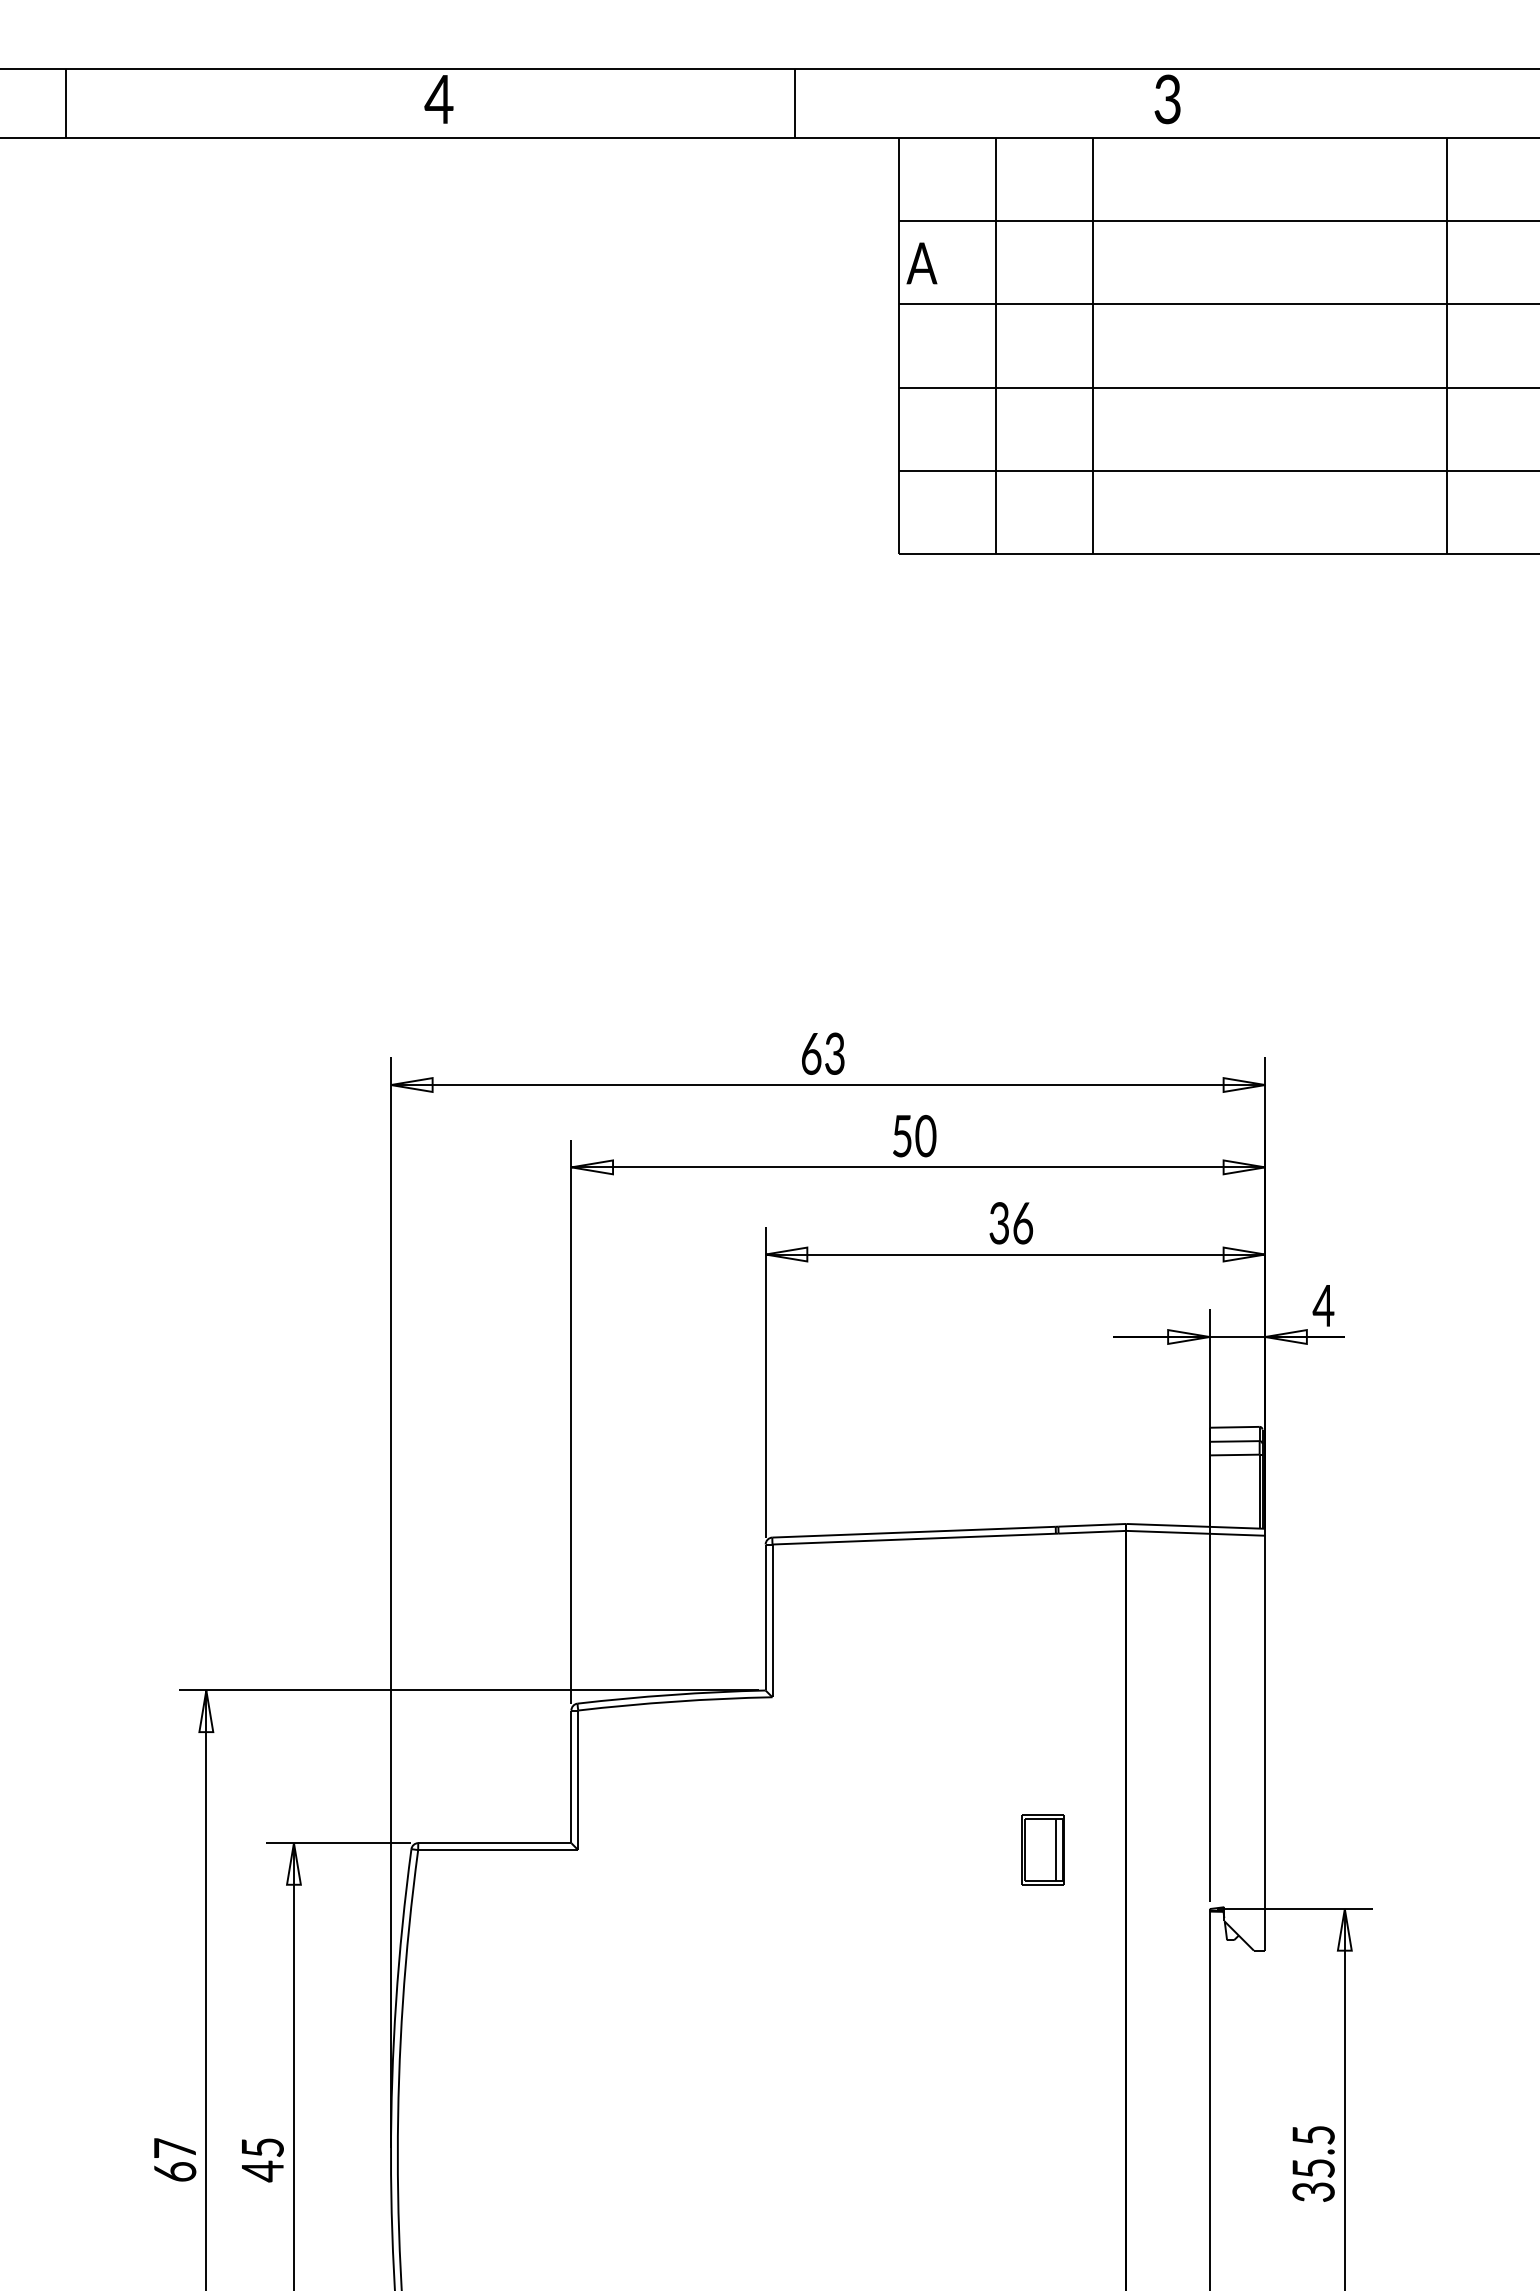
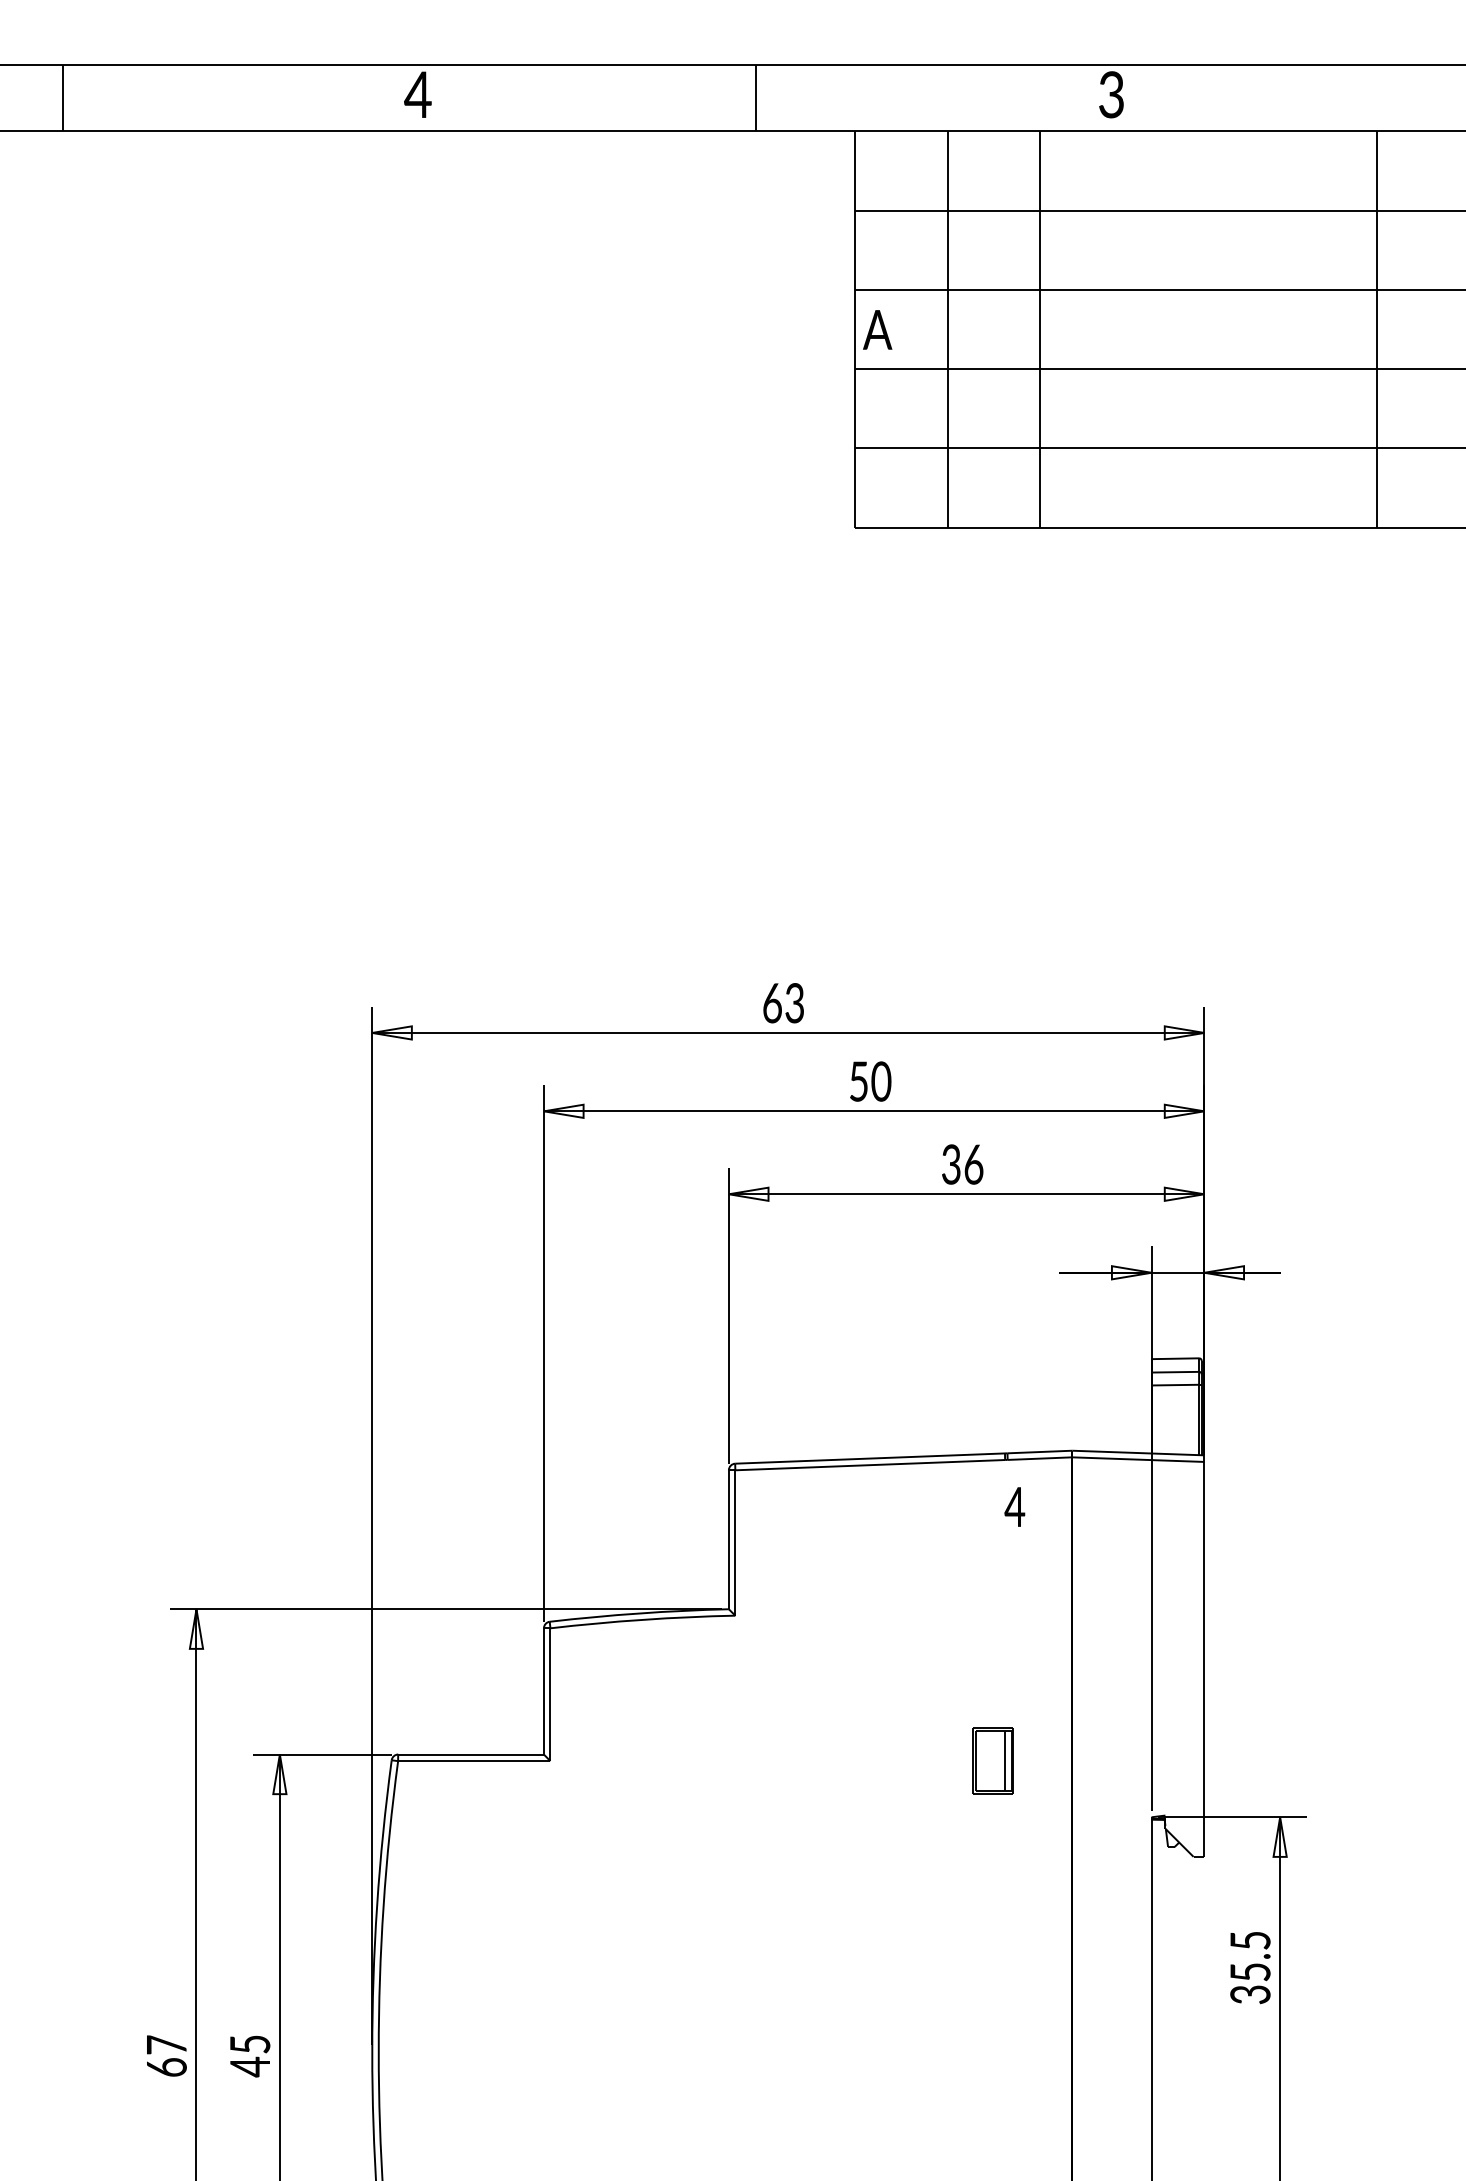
text: (921, 262) -> (877, 329), moved
text: (1323, 1305) -> (1014, 1506), moved
text: (1313, 2164) -> (1250, 1968), moved

